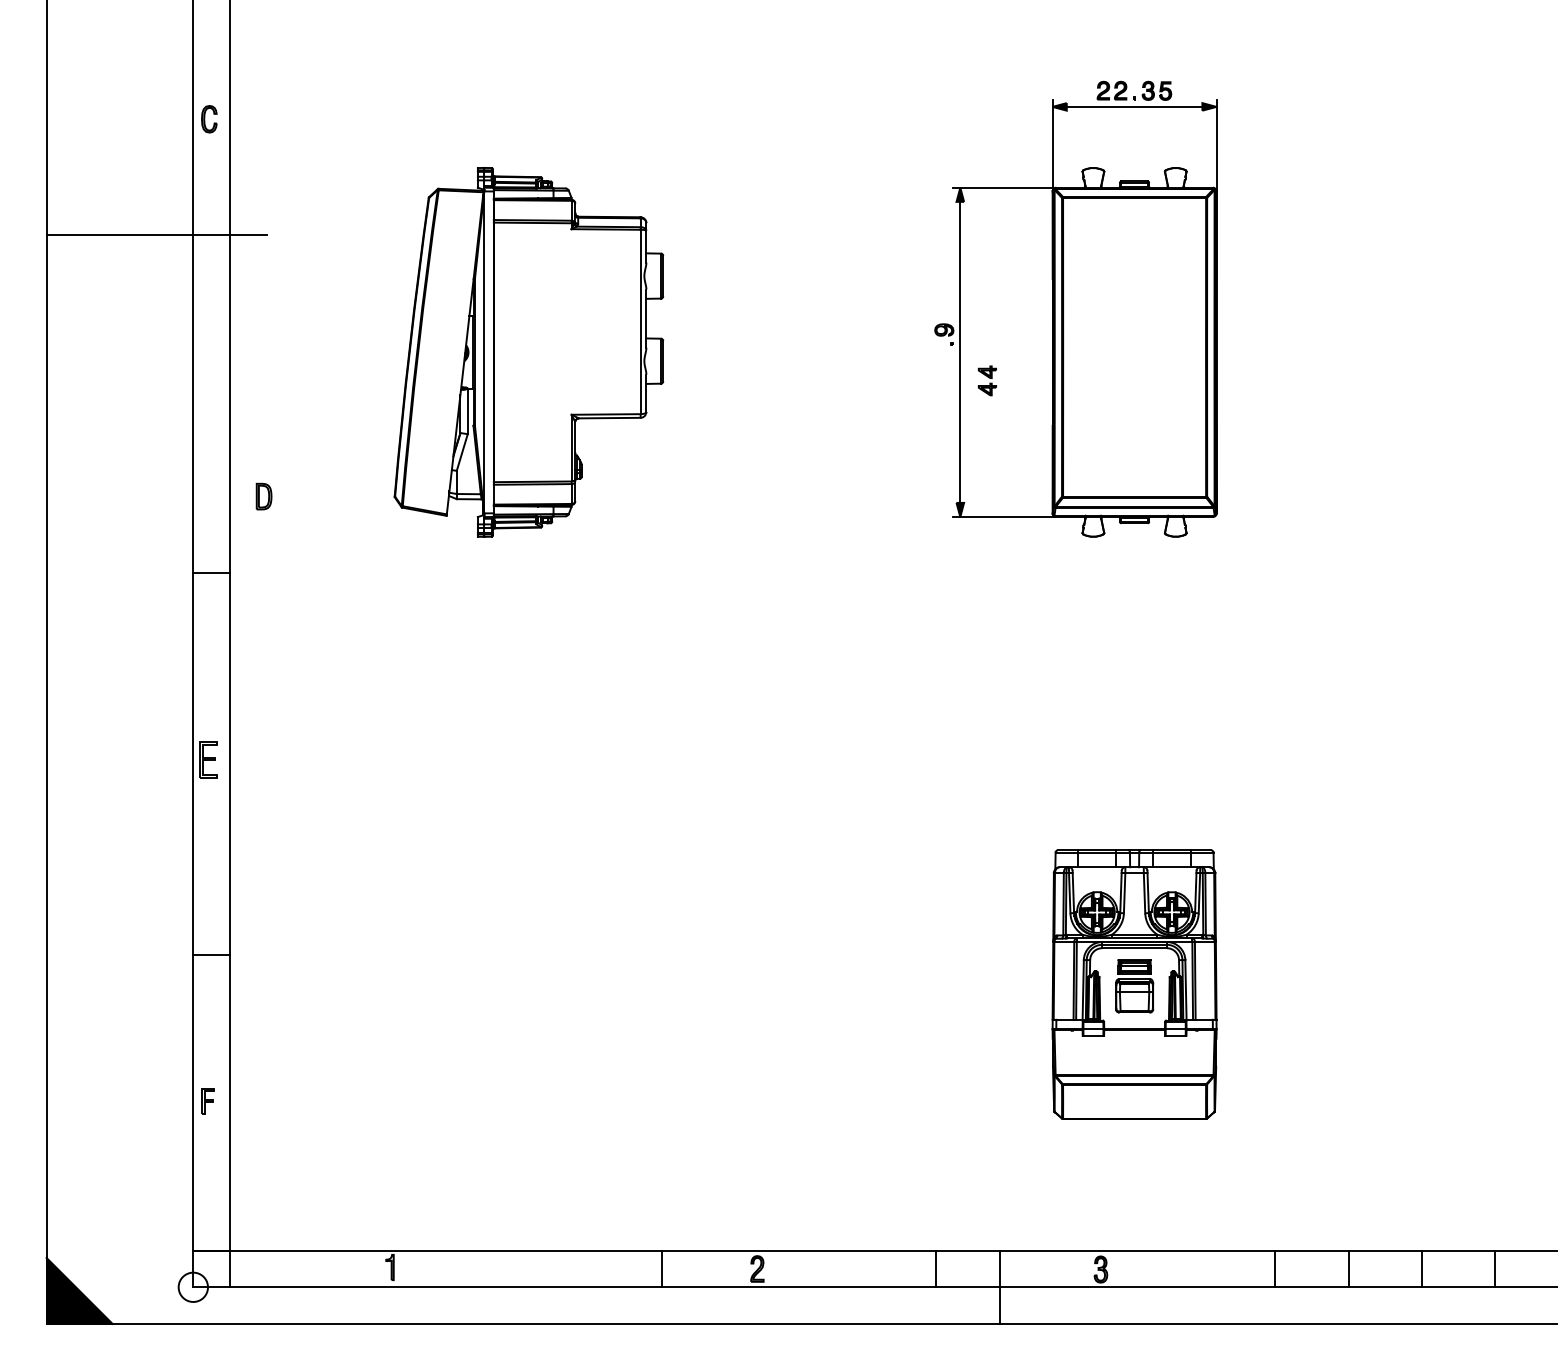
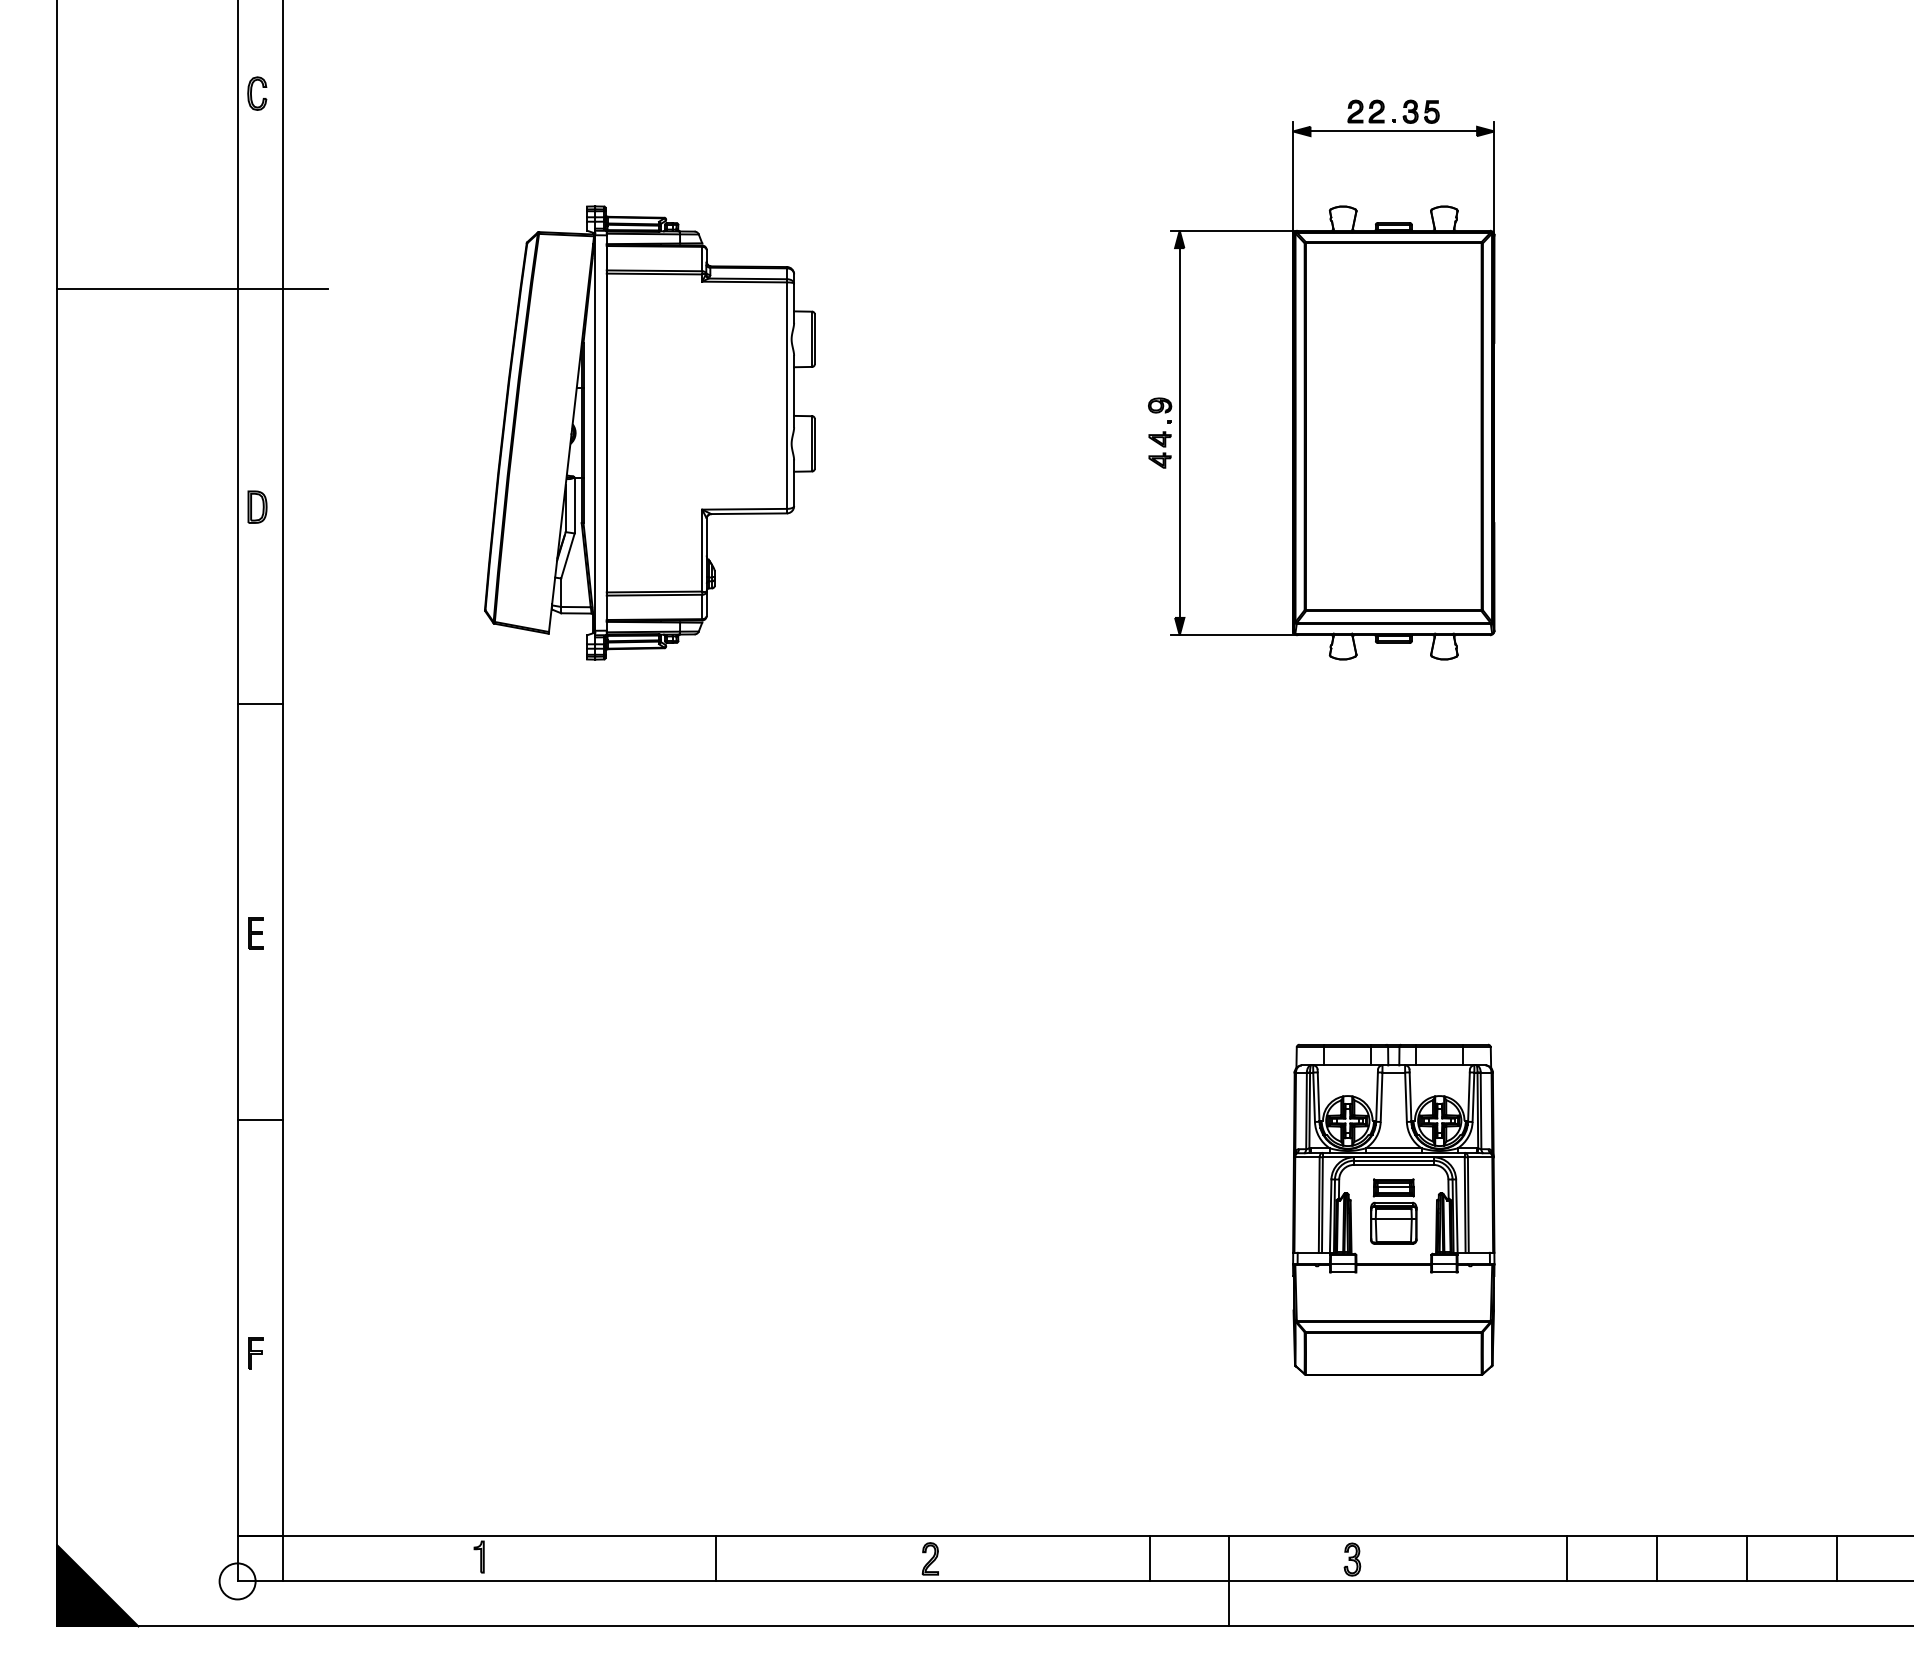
part: (209, 119) -> (257, 93), moved
part: (987, 380) -> (1159, 449), moved
part: (264, 496) -> (257, 506), moved
part: (207, 759) -> (255, 933), size x0.71
line: (211, 955) -> (259, 1120), moved
line: (662, 1268) -> (716, 1558), moved

